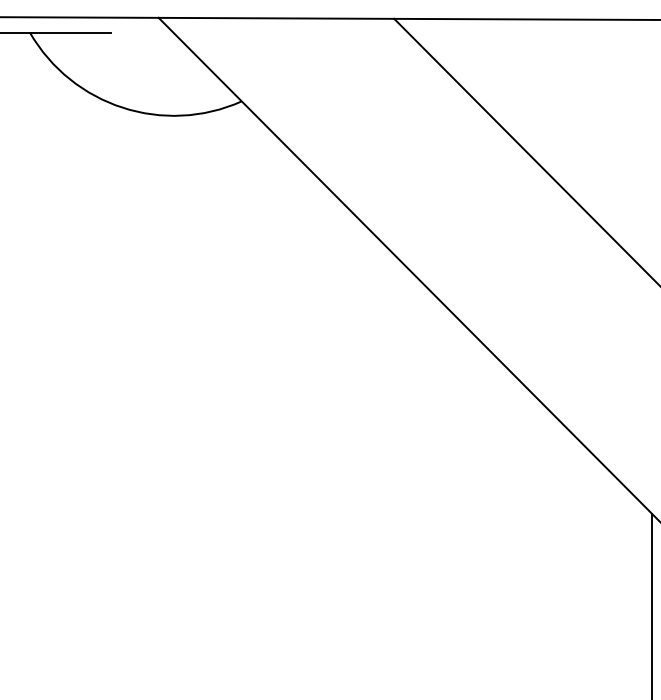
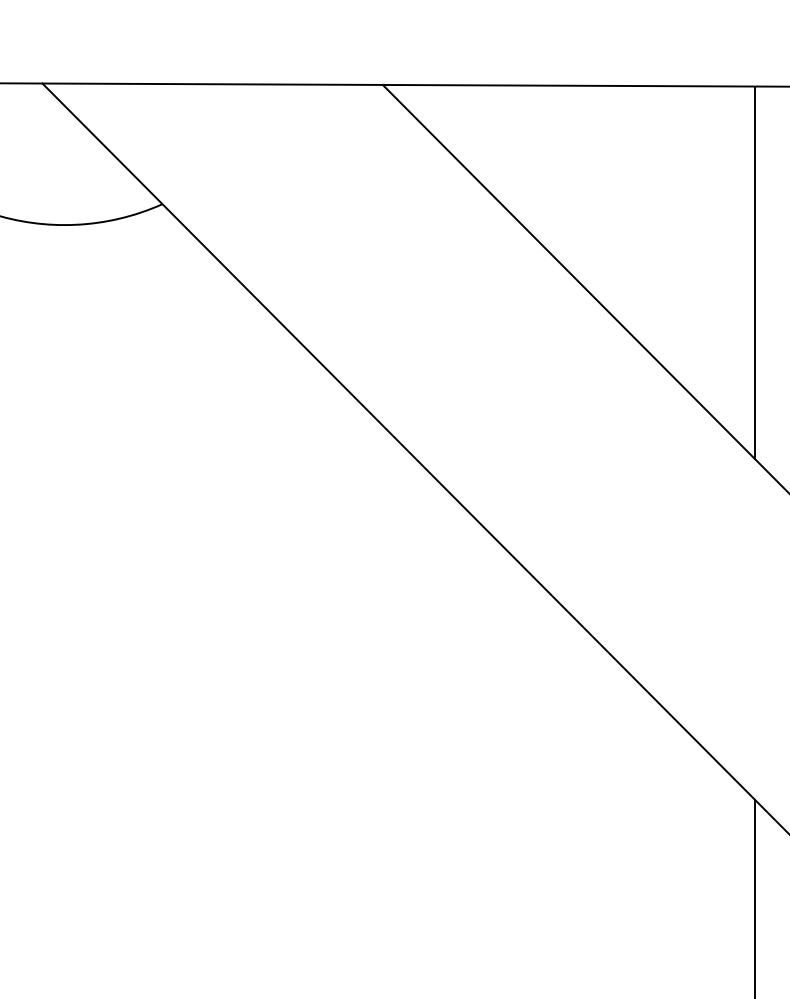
line: (652, 148) -> (756, 272), added

